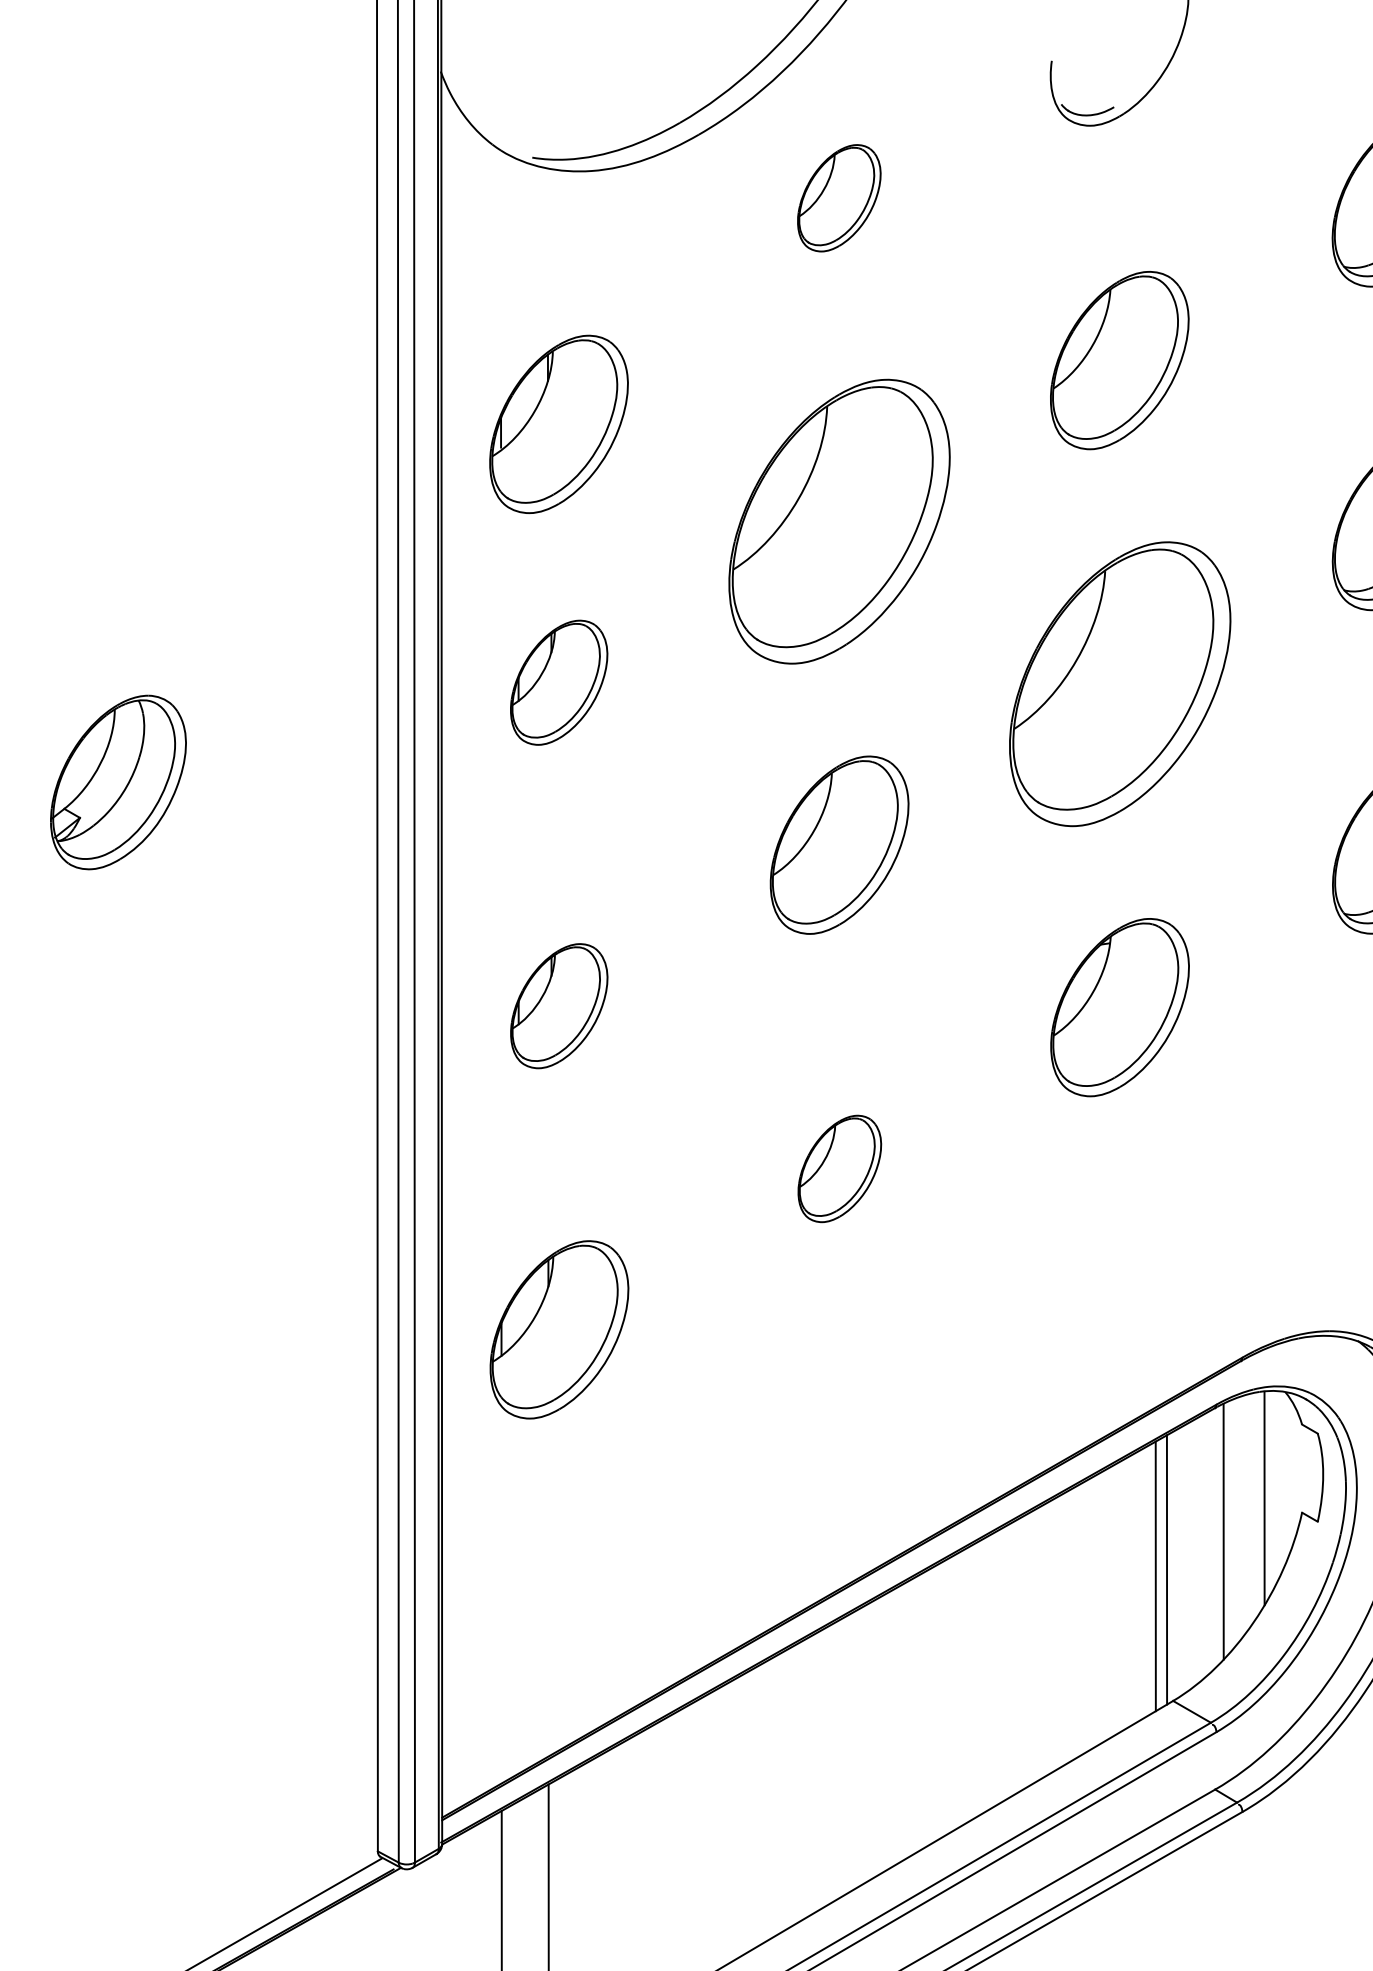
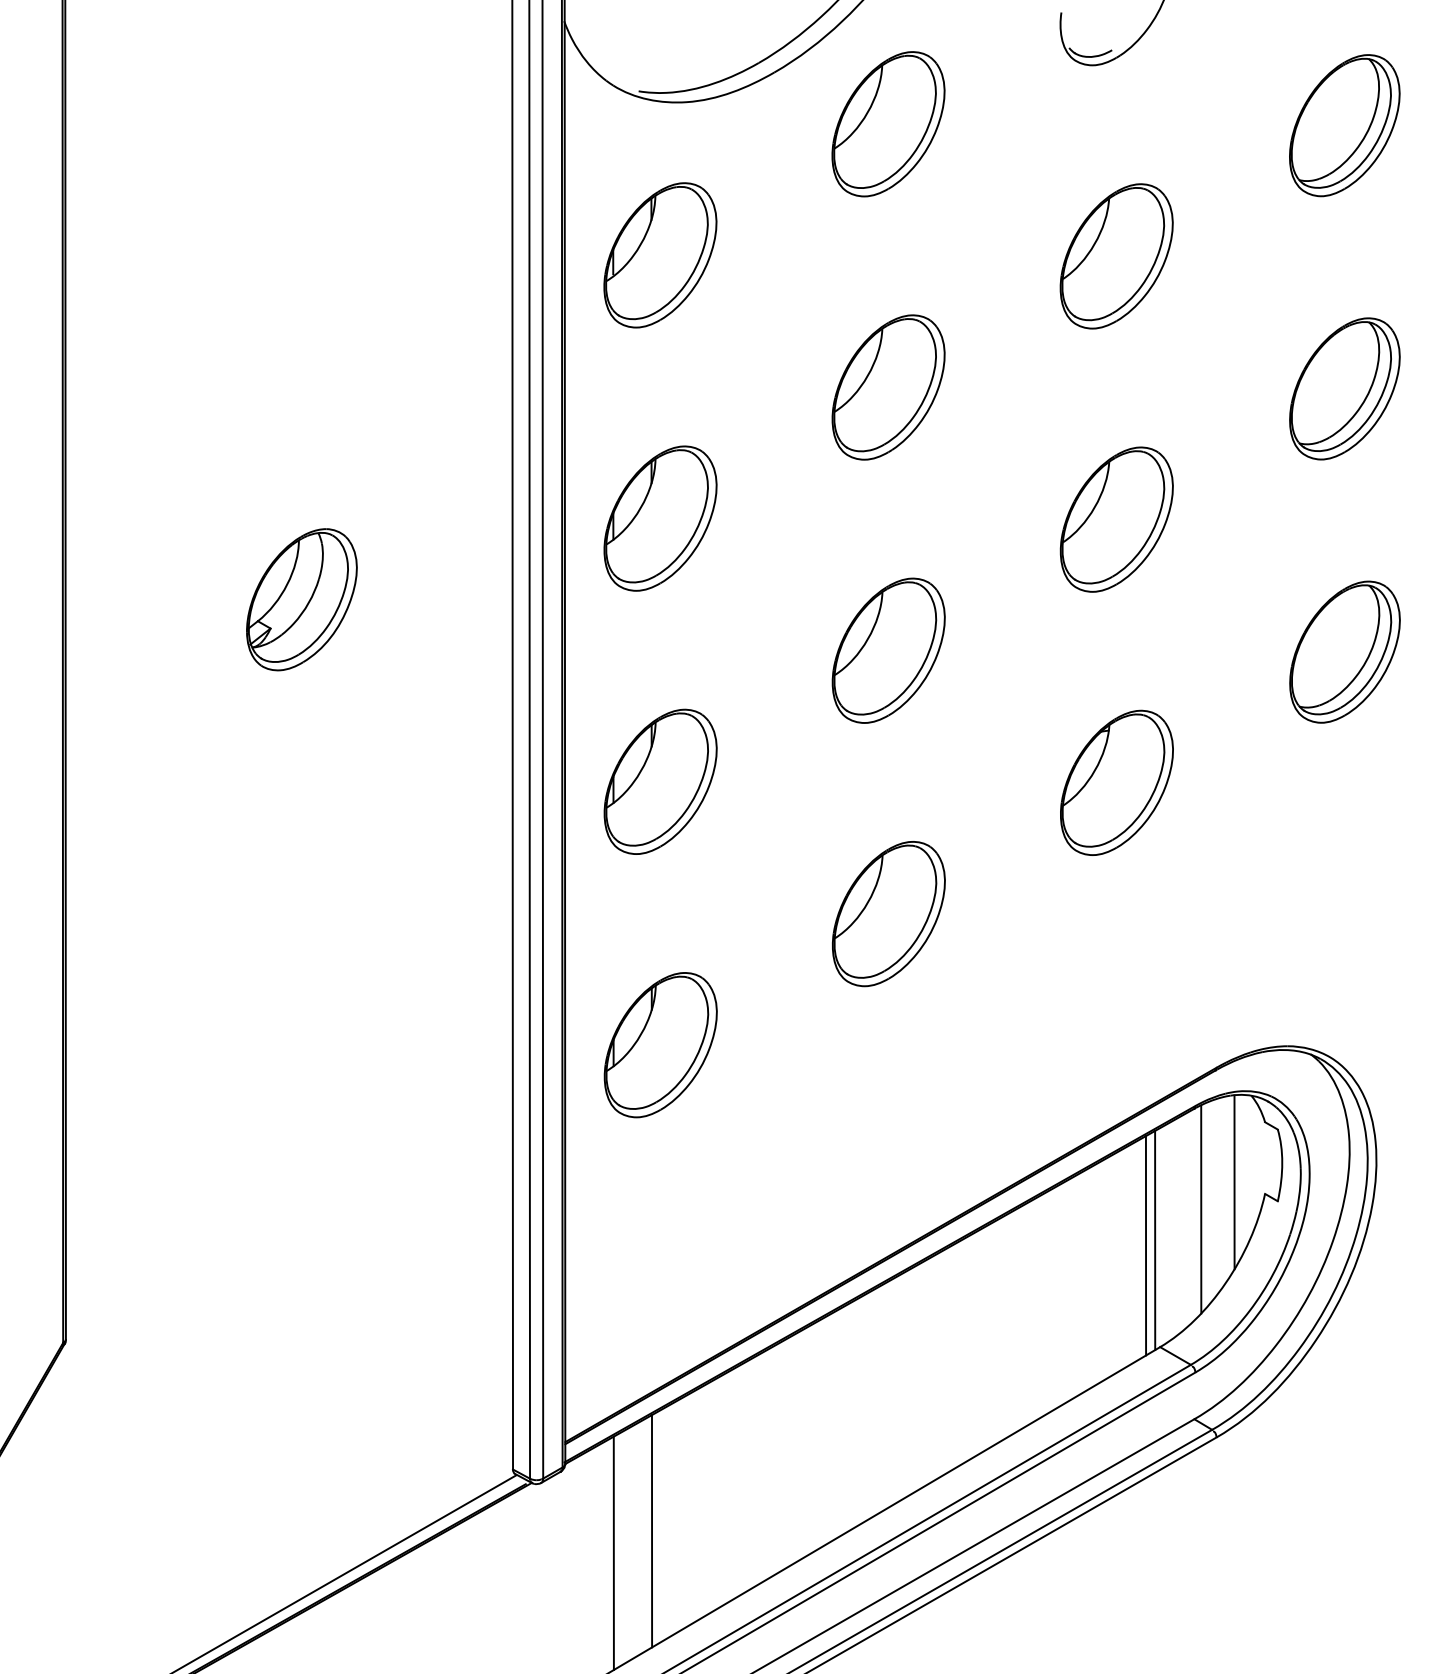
part: (839, 198) -> (888, 124), size x1.67
part: (559, 424) -> (660, 255), moved
part: (839, 521) -> (888, 387), size x0.62
part: (559, 682) -> (660, 518), size x1.43
part: (1119, 683) -> (1116, 519), size x0.62
part: (559, 1005) -> (660, 781), size x1.43
part: (839, 1169) -> (888, 914), size x1.67

